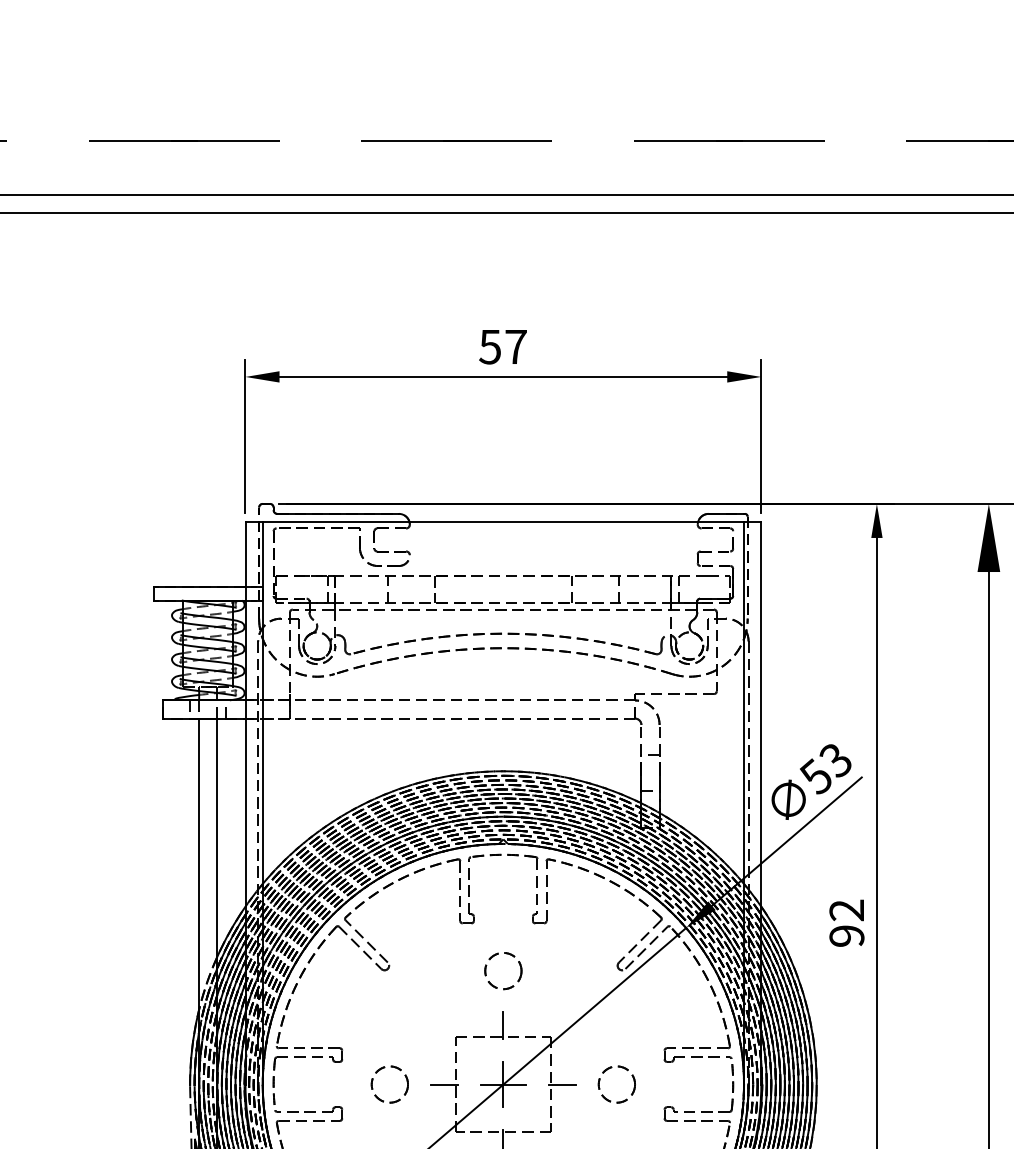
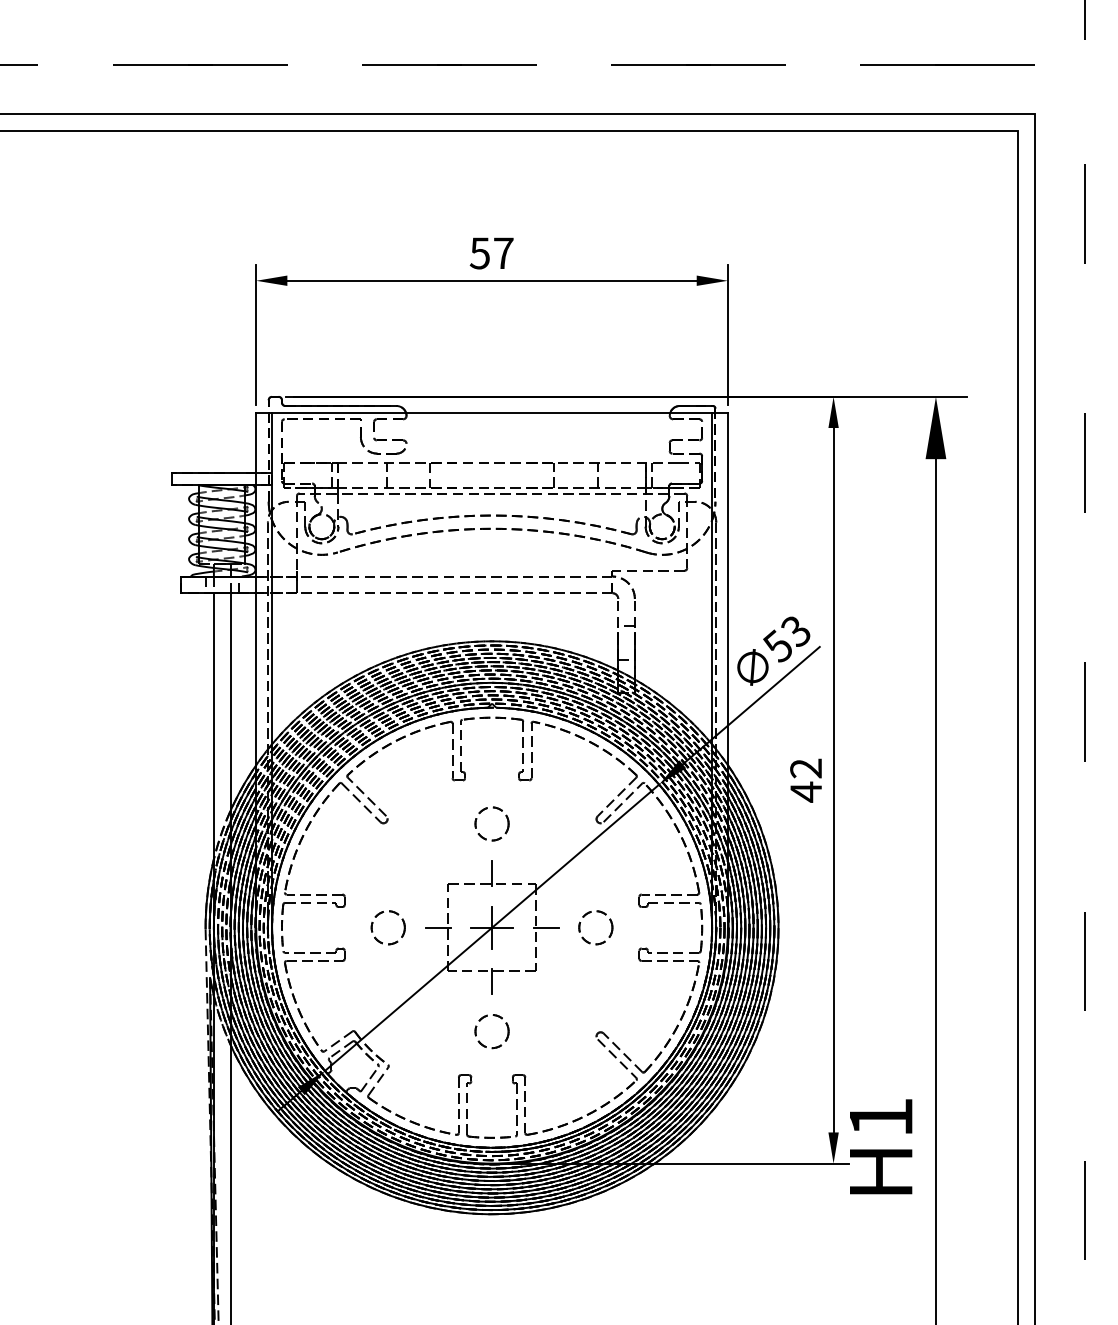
text: (847, 935) -> (806, 791), 92 -> 42

